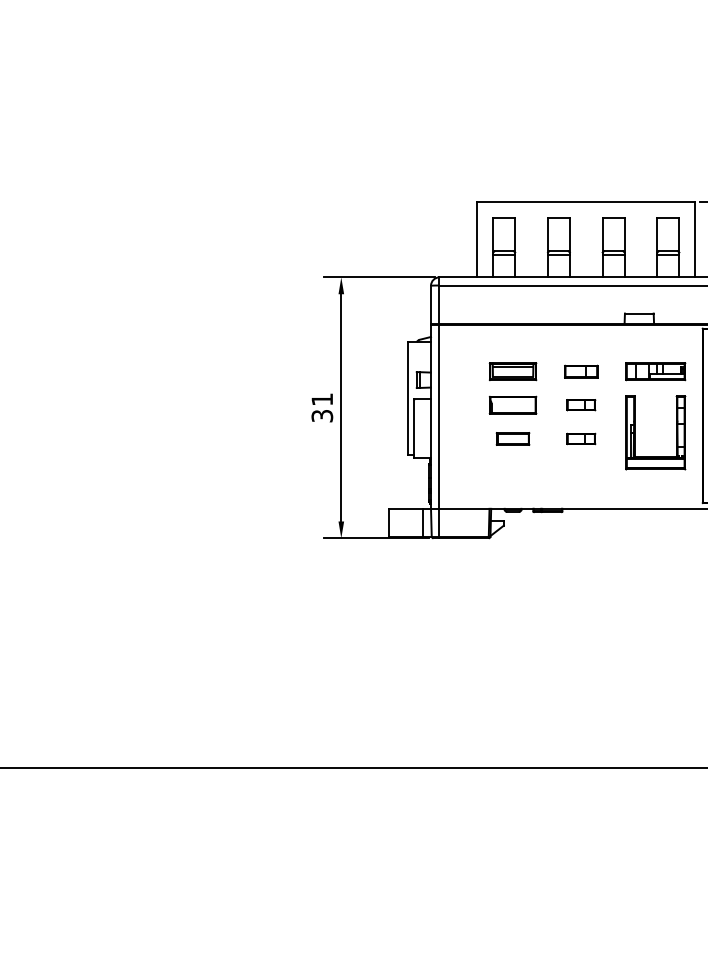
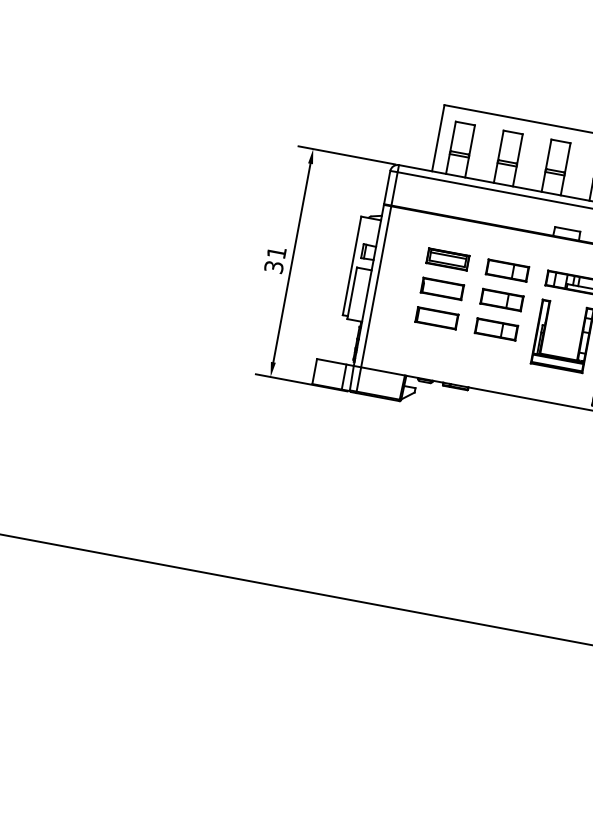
part: (581, 371) -> (507, 270), size x1.43
part: (581, 404) -> (502, 299), size x1.67
part: (512, 438) -> (436, 317), size x1.43
part: (581, 438) -> (496, 329), size x1.67

